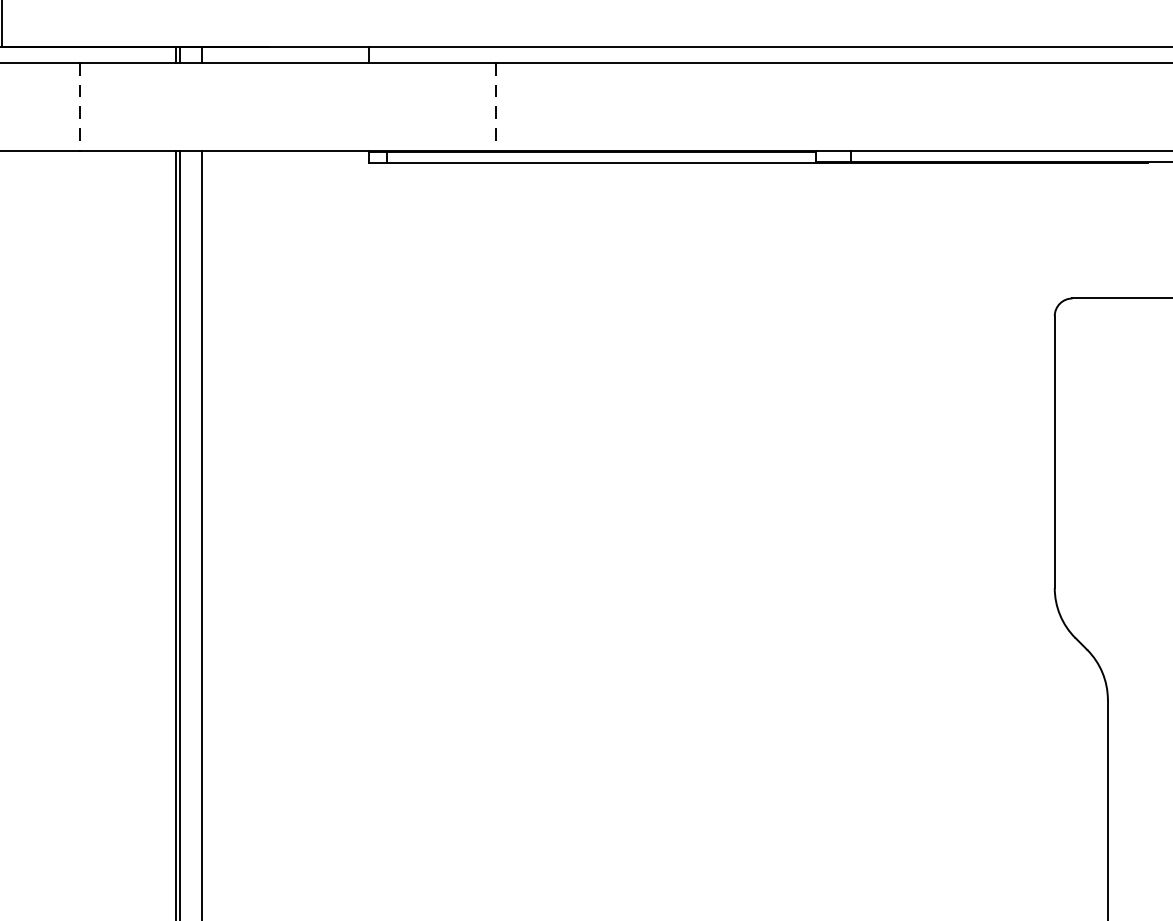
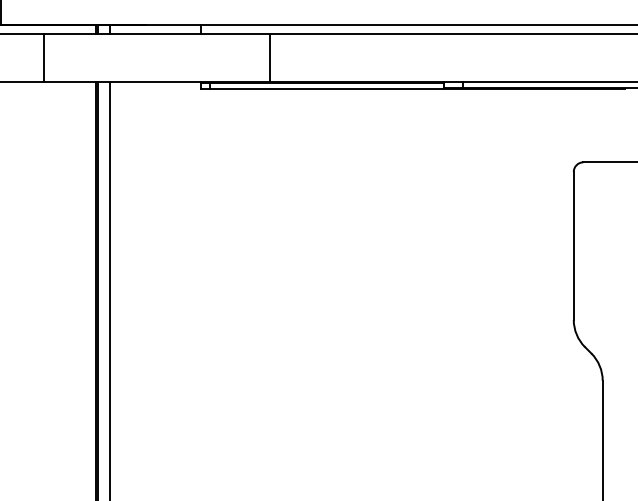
line: (80, 107) -> (43, 58), dashed -> solid
line: (495, 107) -> (269, 58), dashed -> solid

